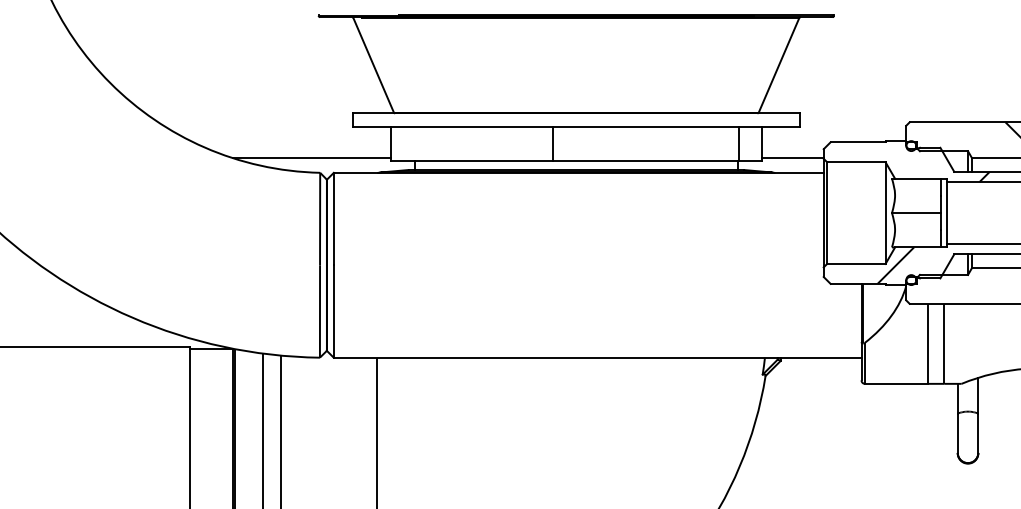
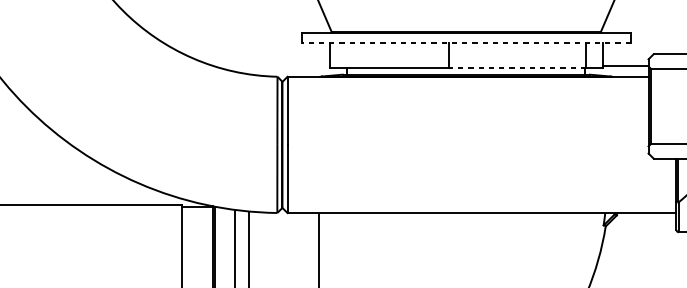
line: (575, 127) -> (465, 43), solid -> dashed
line: (311, 158) -> (271, 66), removed
line: (646, 161) -> (517, 68), solid -> dashed

